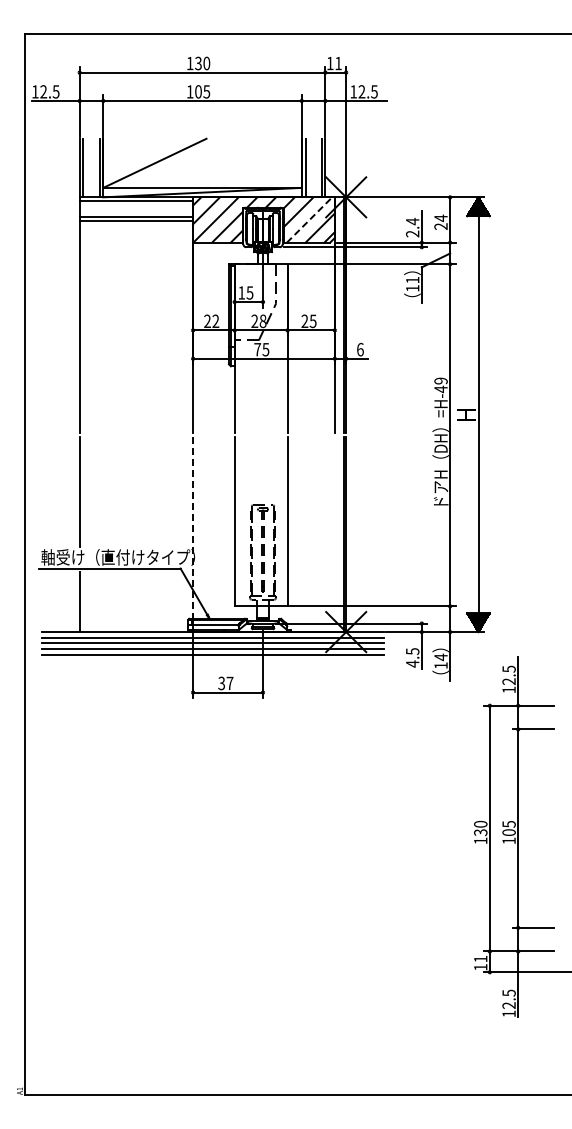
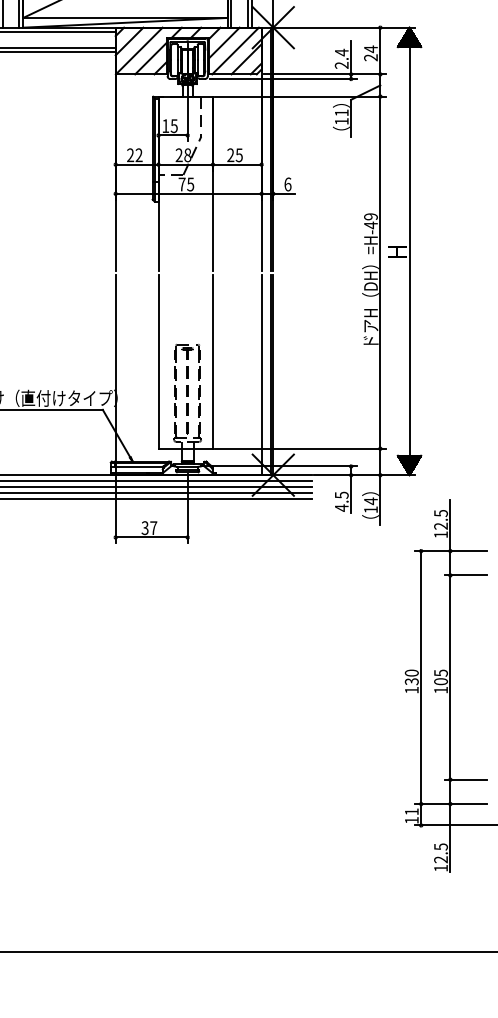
line: (309, 219) -> (235, 50), dashed -> solid
line: (193, 528) -> (116, 368), dashed -> solid
line: (334, 534) -> (261, 374), added

